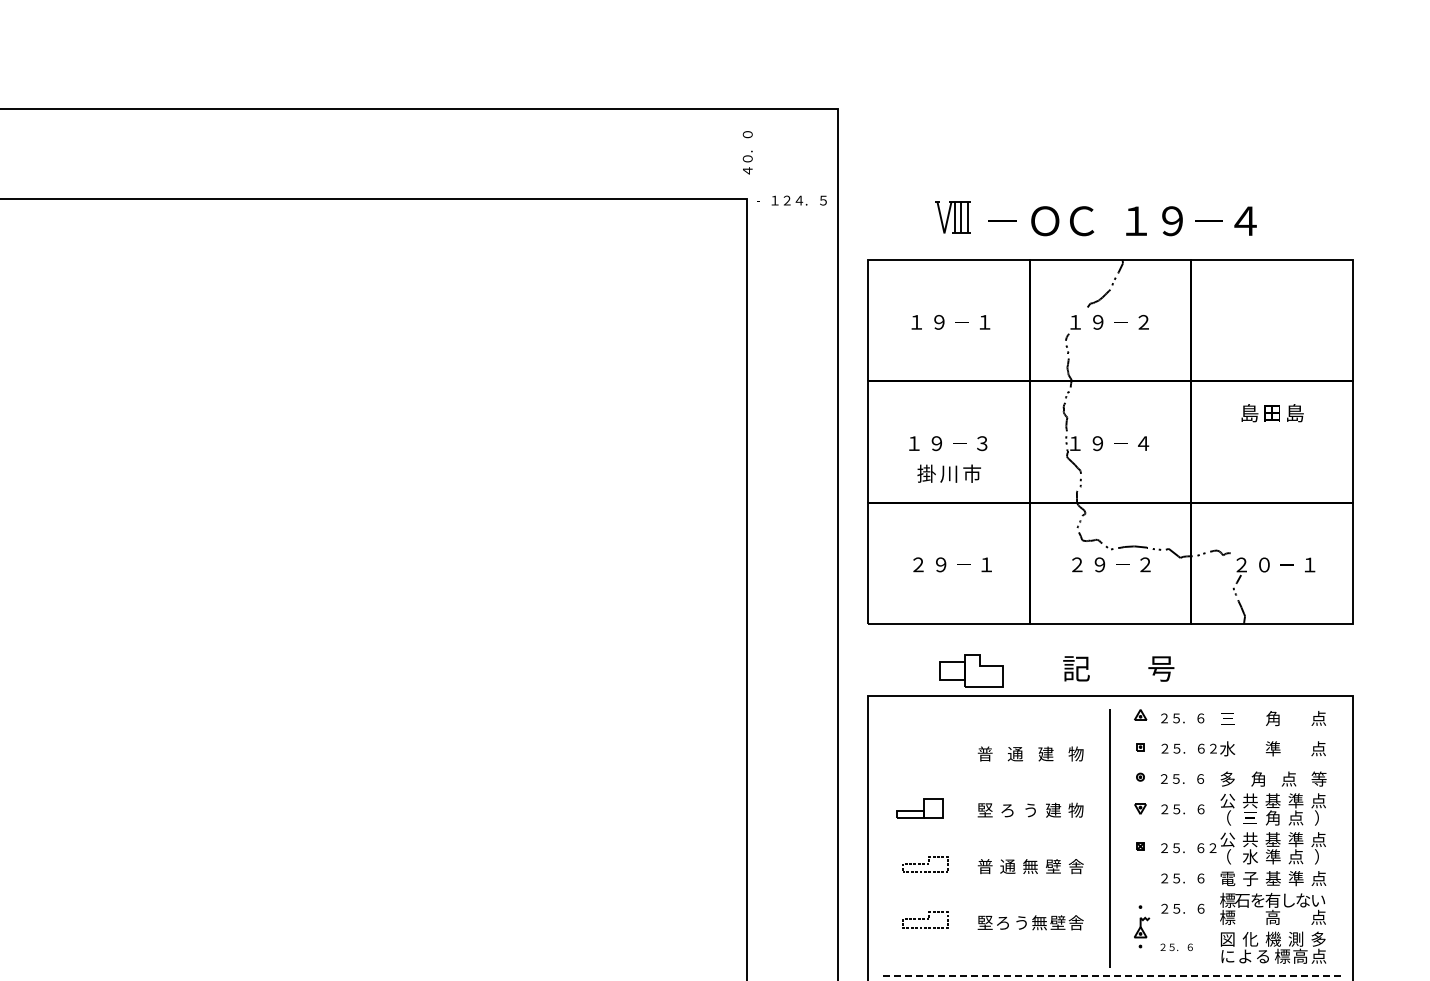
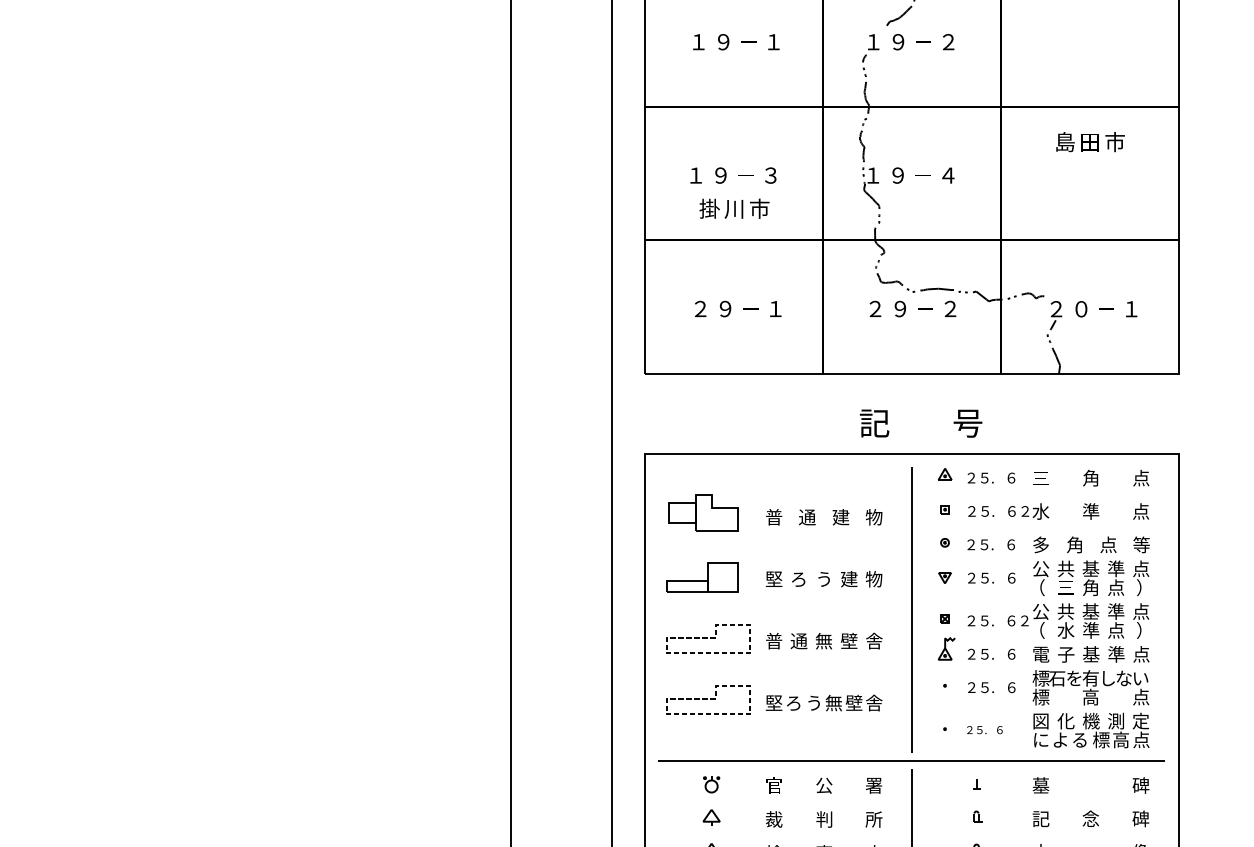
text: (1294, 413) -> (1114, 142), 島 -> 市
part: (971, 670) -> (702, 512), moved
part: (919, 808) -> (701, 577), size x1.43
part: (925, 864) -> (708, 638), size x1.67
part: (925, 919) -> (708, 699), size x1.67
part: (1142, 927) -> (947, 648), moved
text: (1318, 938) -> (1140, 720), 多 -> 定
line: (1109, 975) -> (910, 761), dashed -> solid

